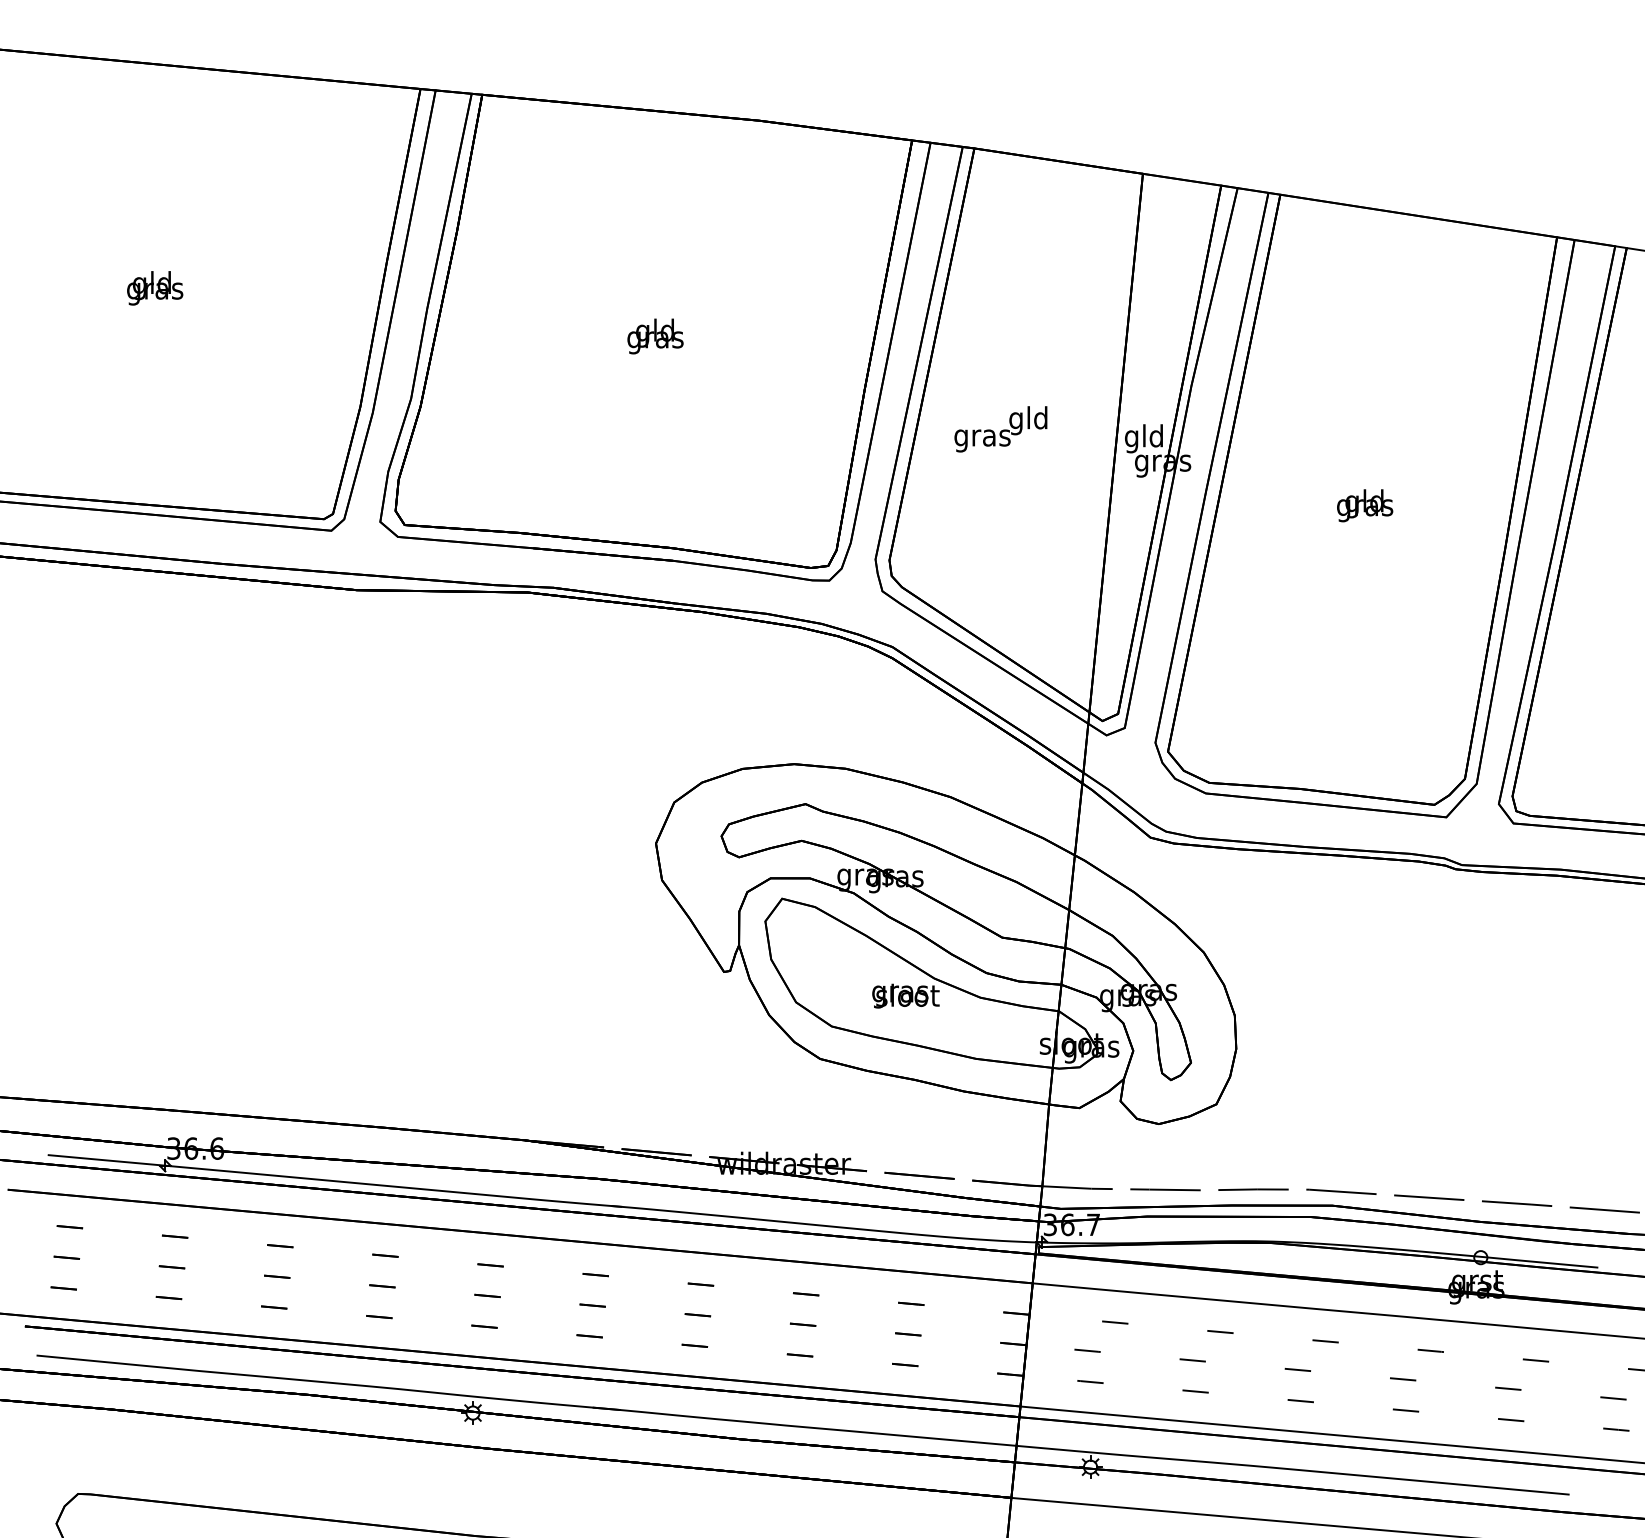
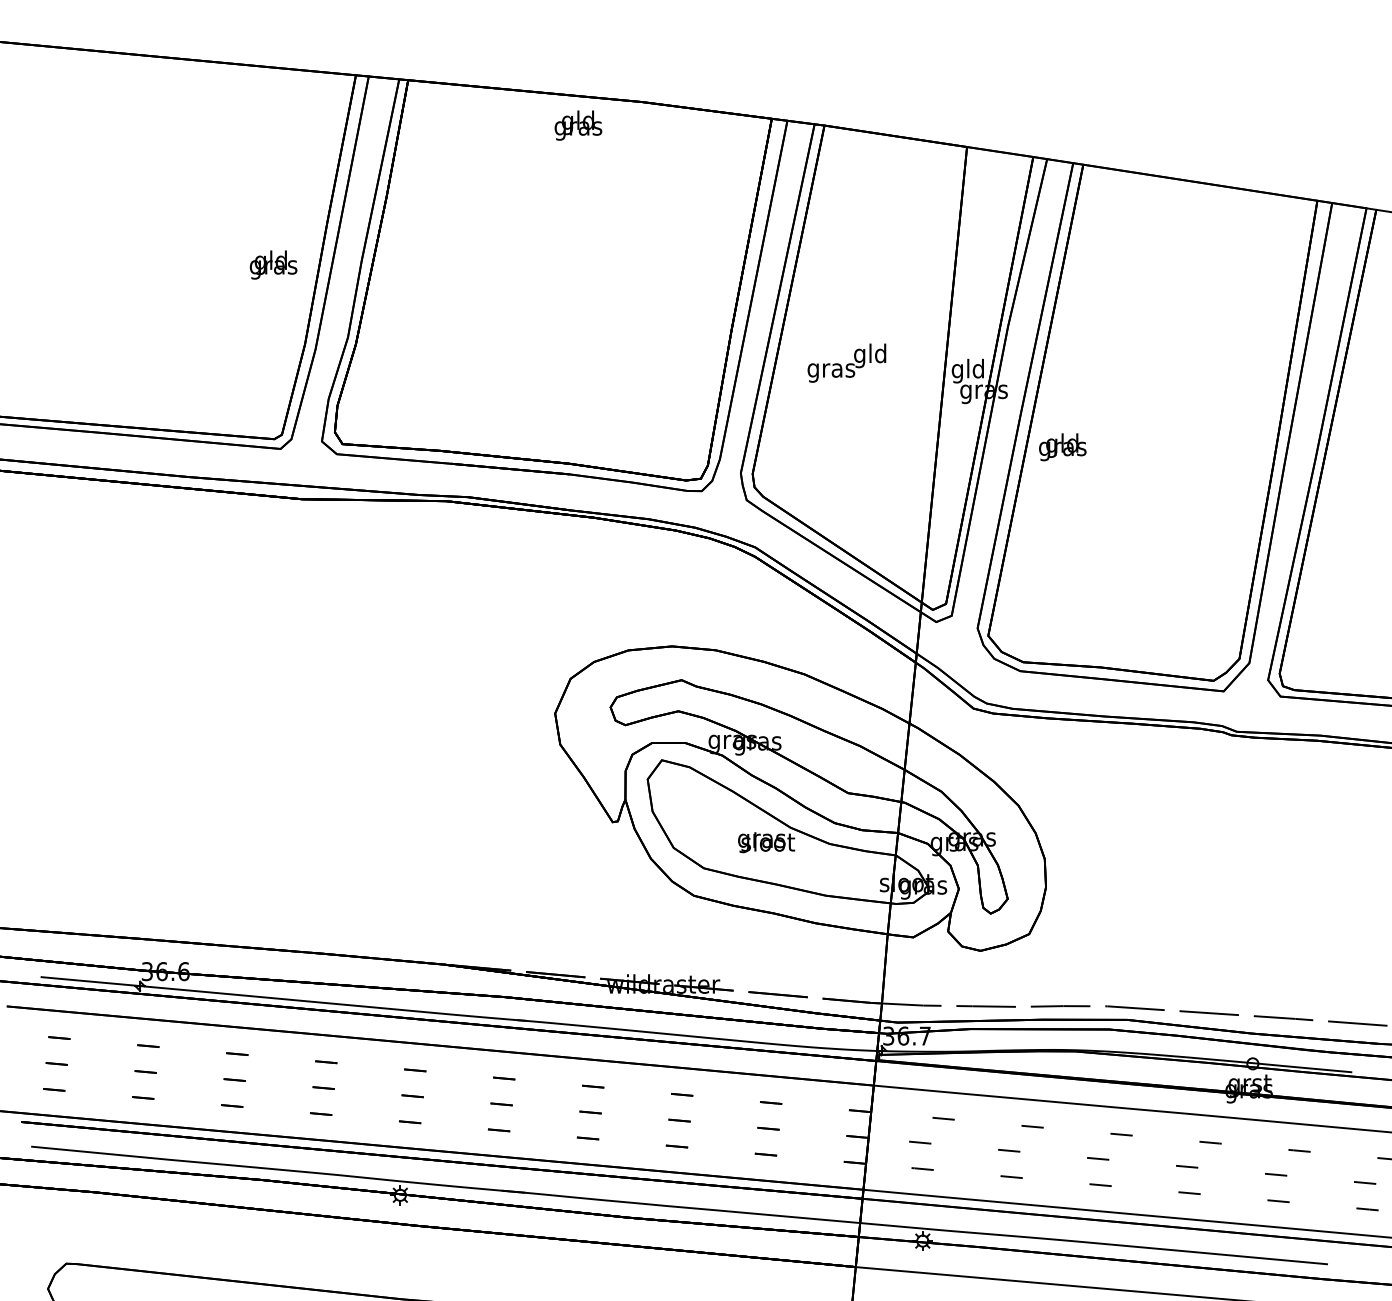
text: (155, 288) -> (273, 265), moved
text: (655, 336) -> (578, 125), moved
text: (1365, 505) -> (1063, 447), moved

